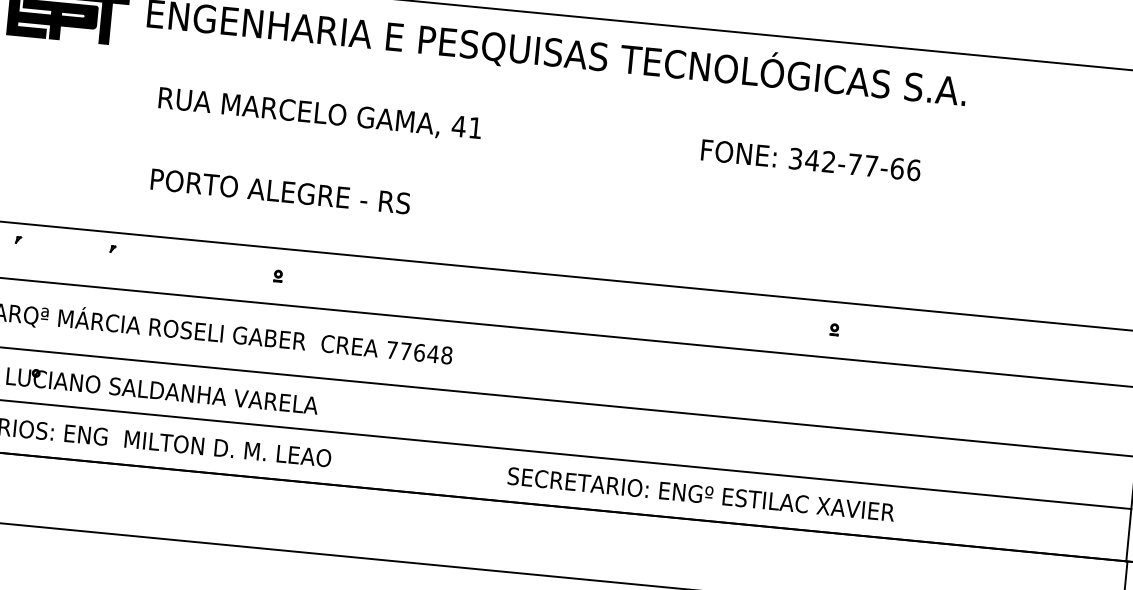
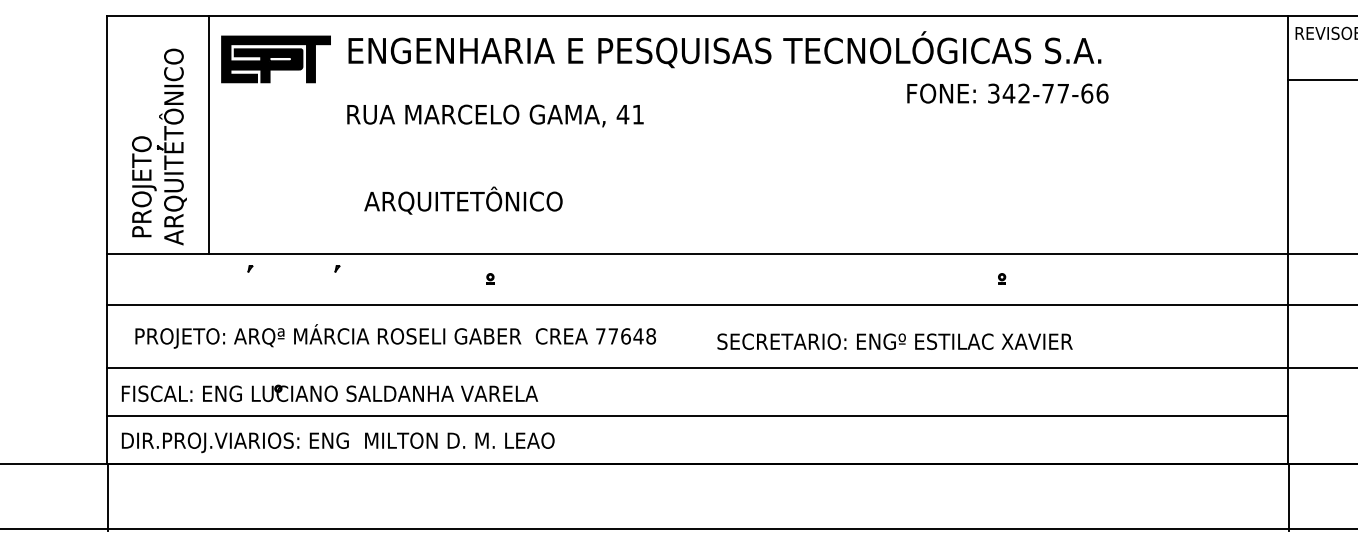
text: (320, 114) -> (495, 115), moved
text: (810, 160) -> (1007, 93), moved
text: (280, 190) -> (484, 200), PORTO ALEGRE - RS -> ARQUITETÔNICO
text: (700, 494) -> (894, 341), moved

